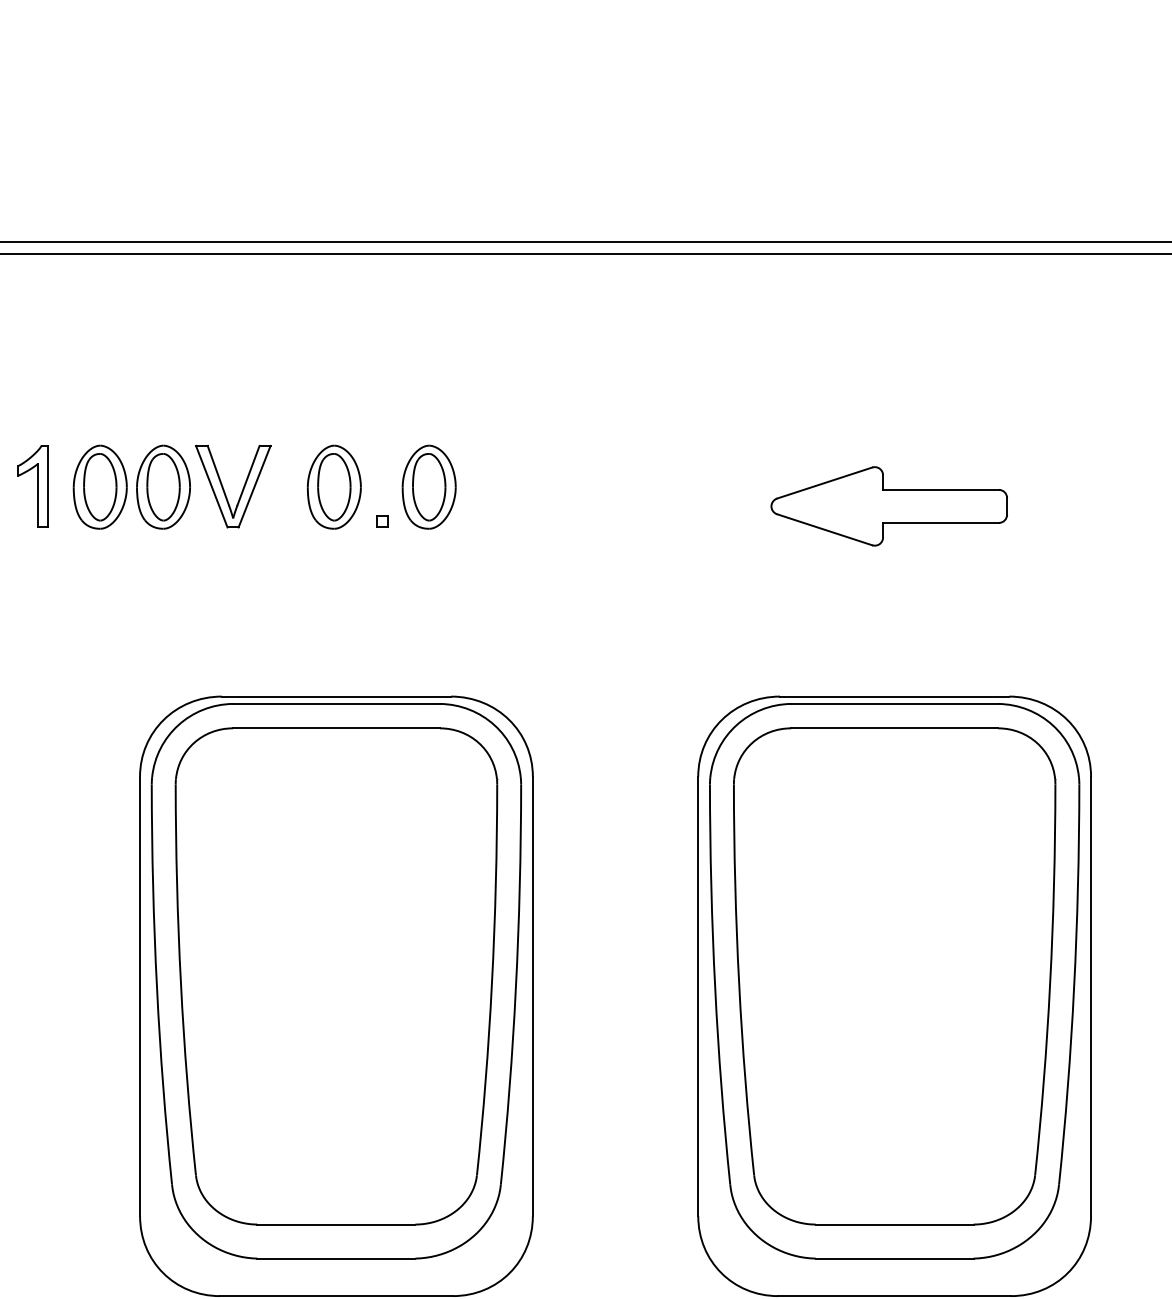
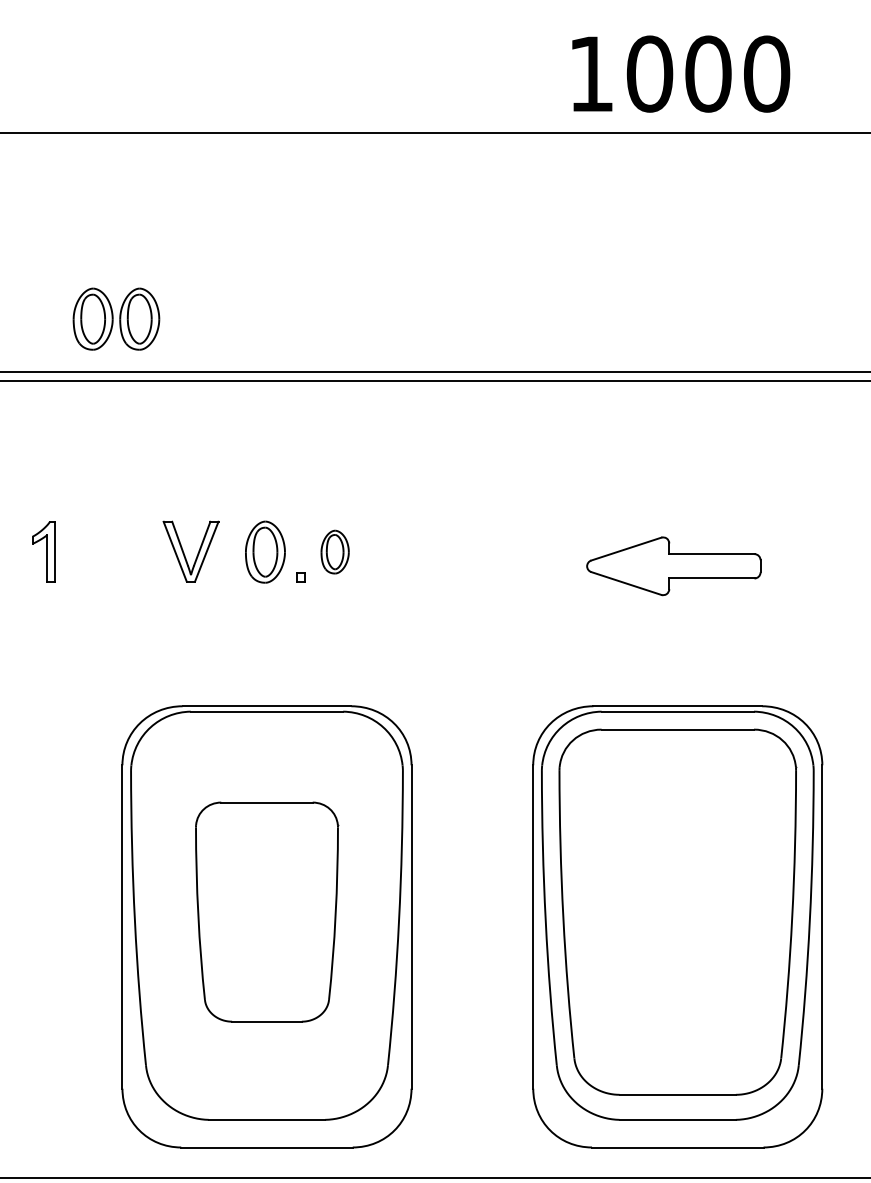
part: (131, 486) -> (116, 318), moved
part: (428, 486) -> (334, 551), size x0.7
part: (335, 975) -> (266, 911), size x0.6

